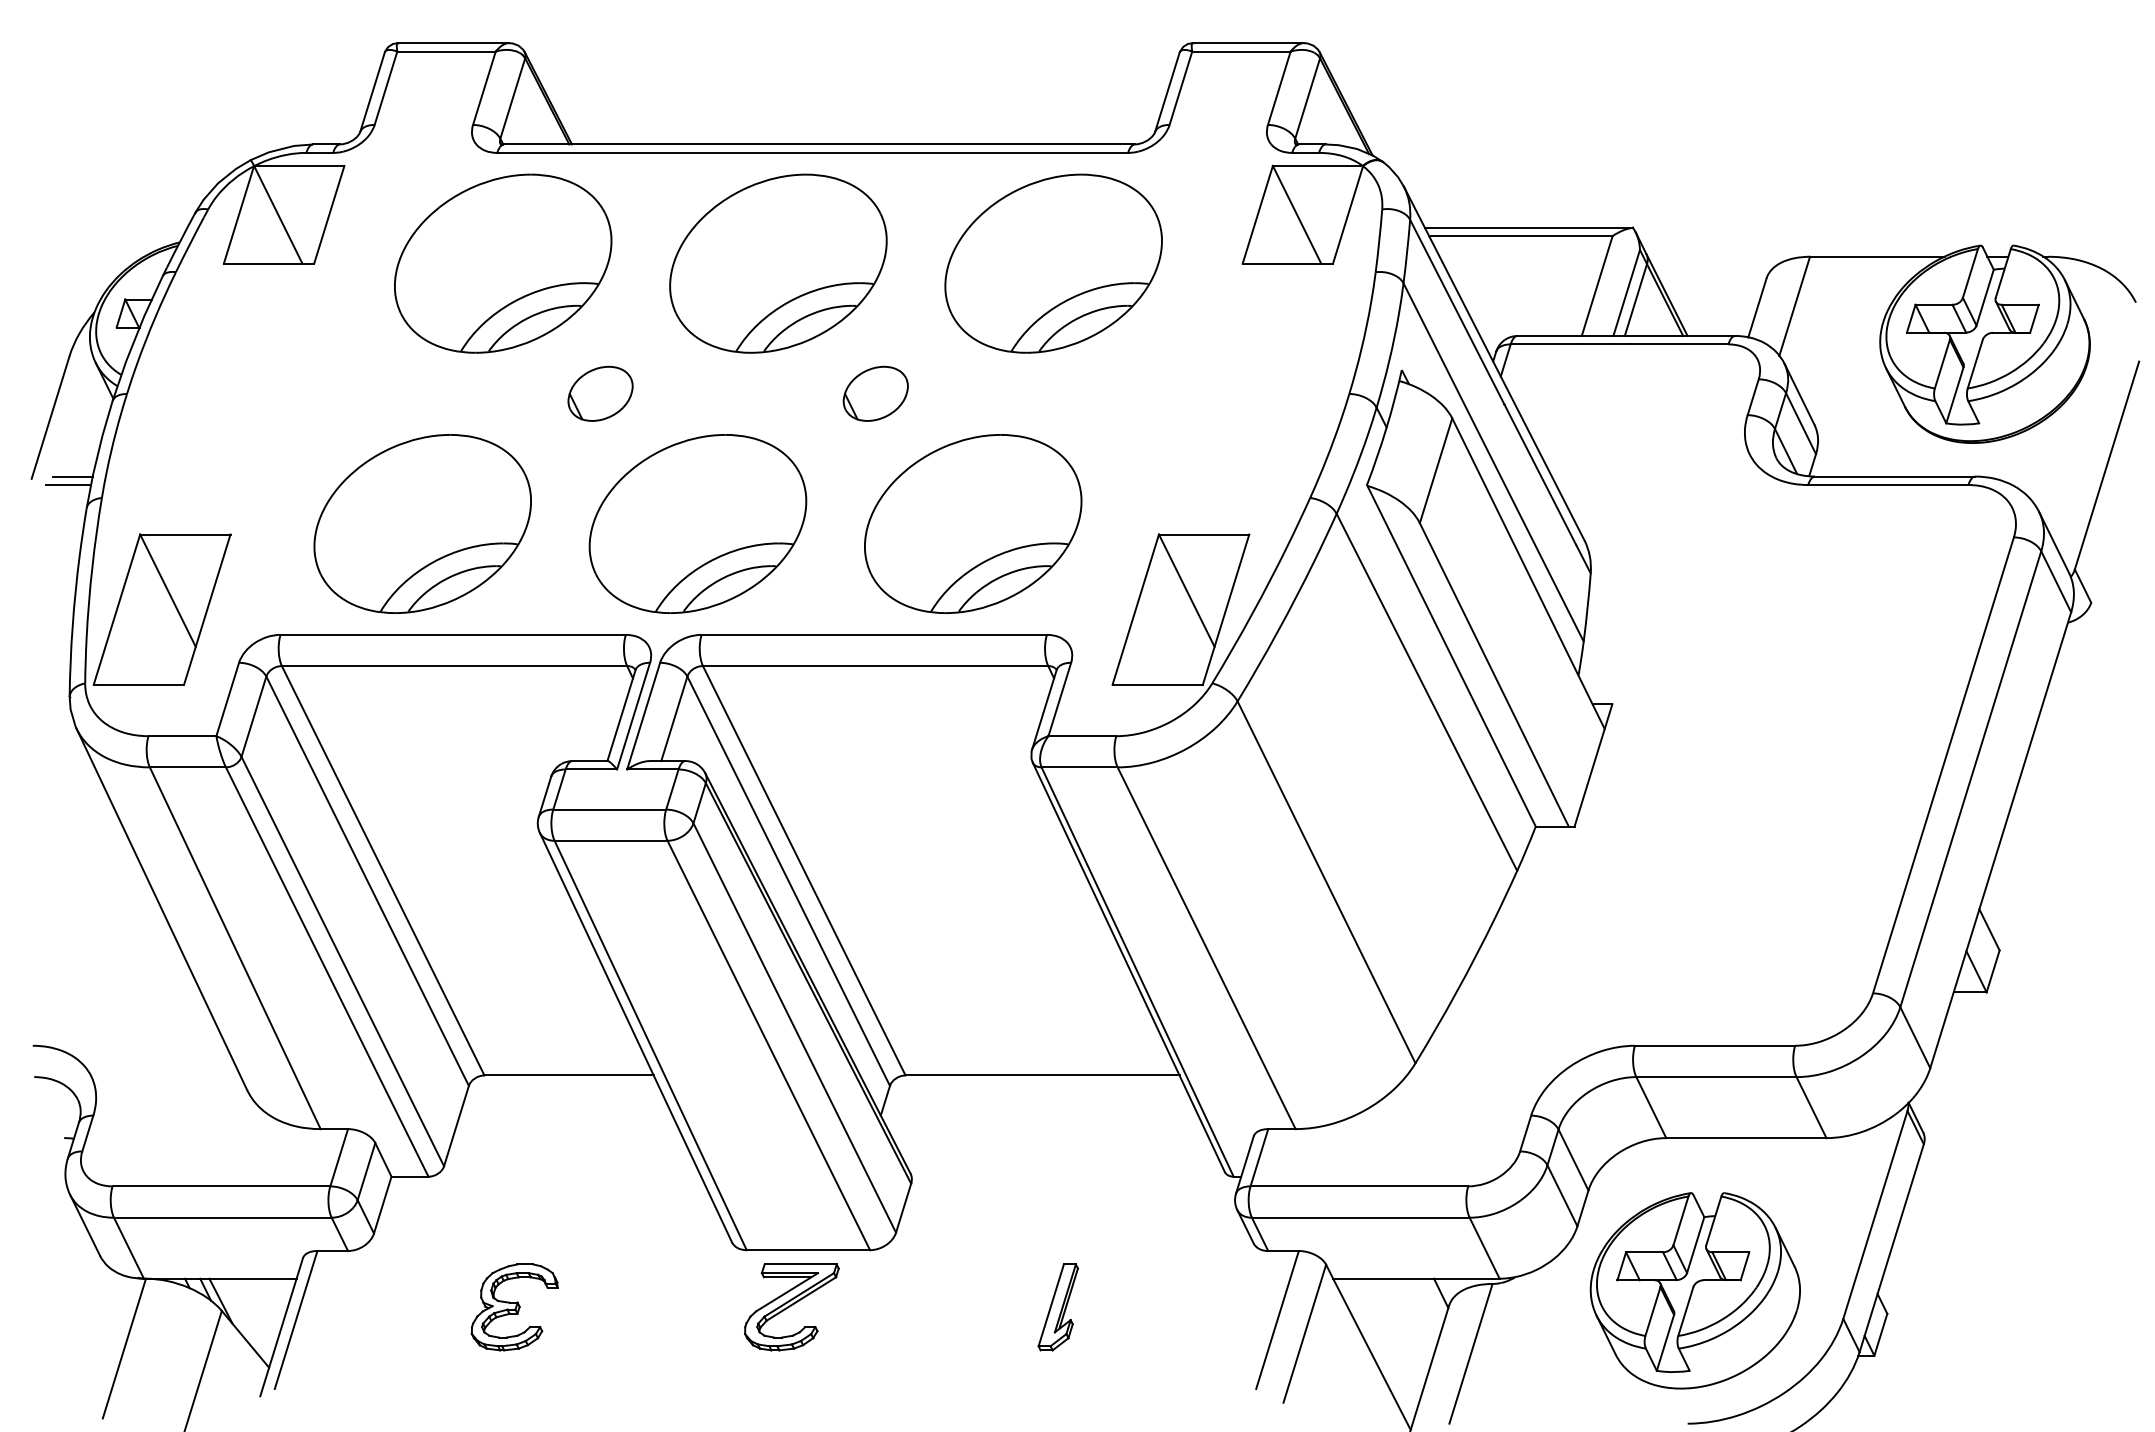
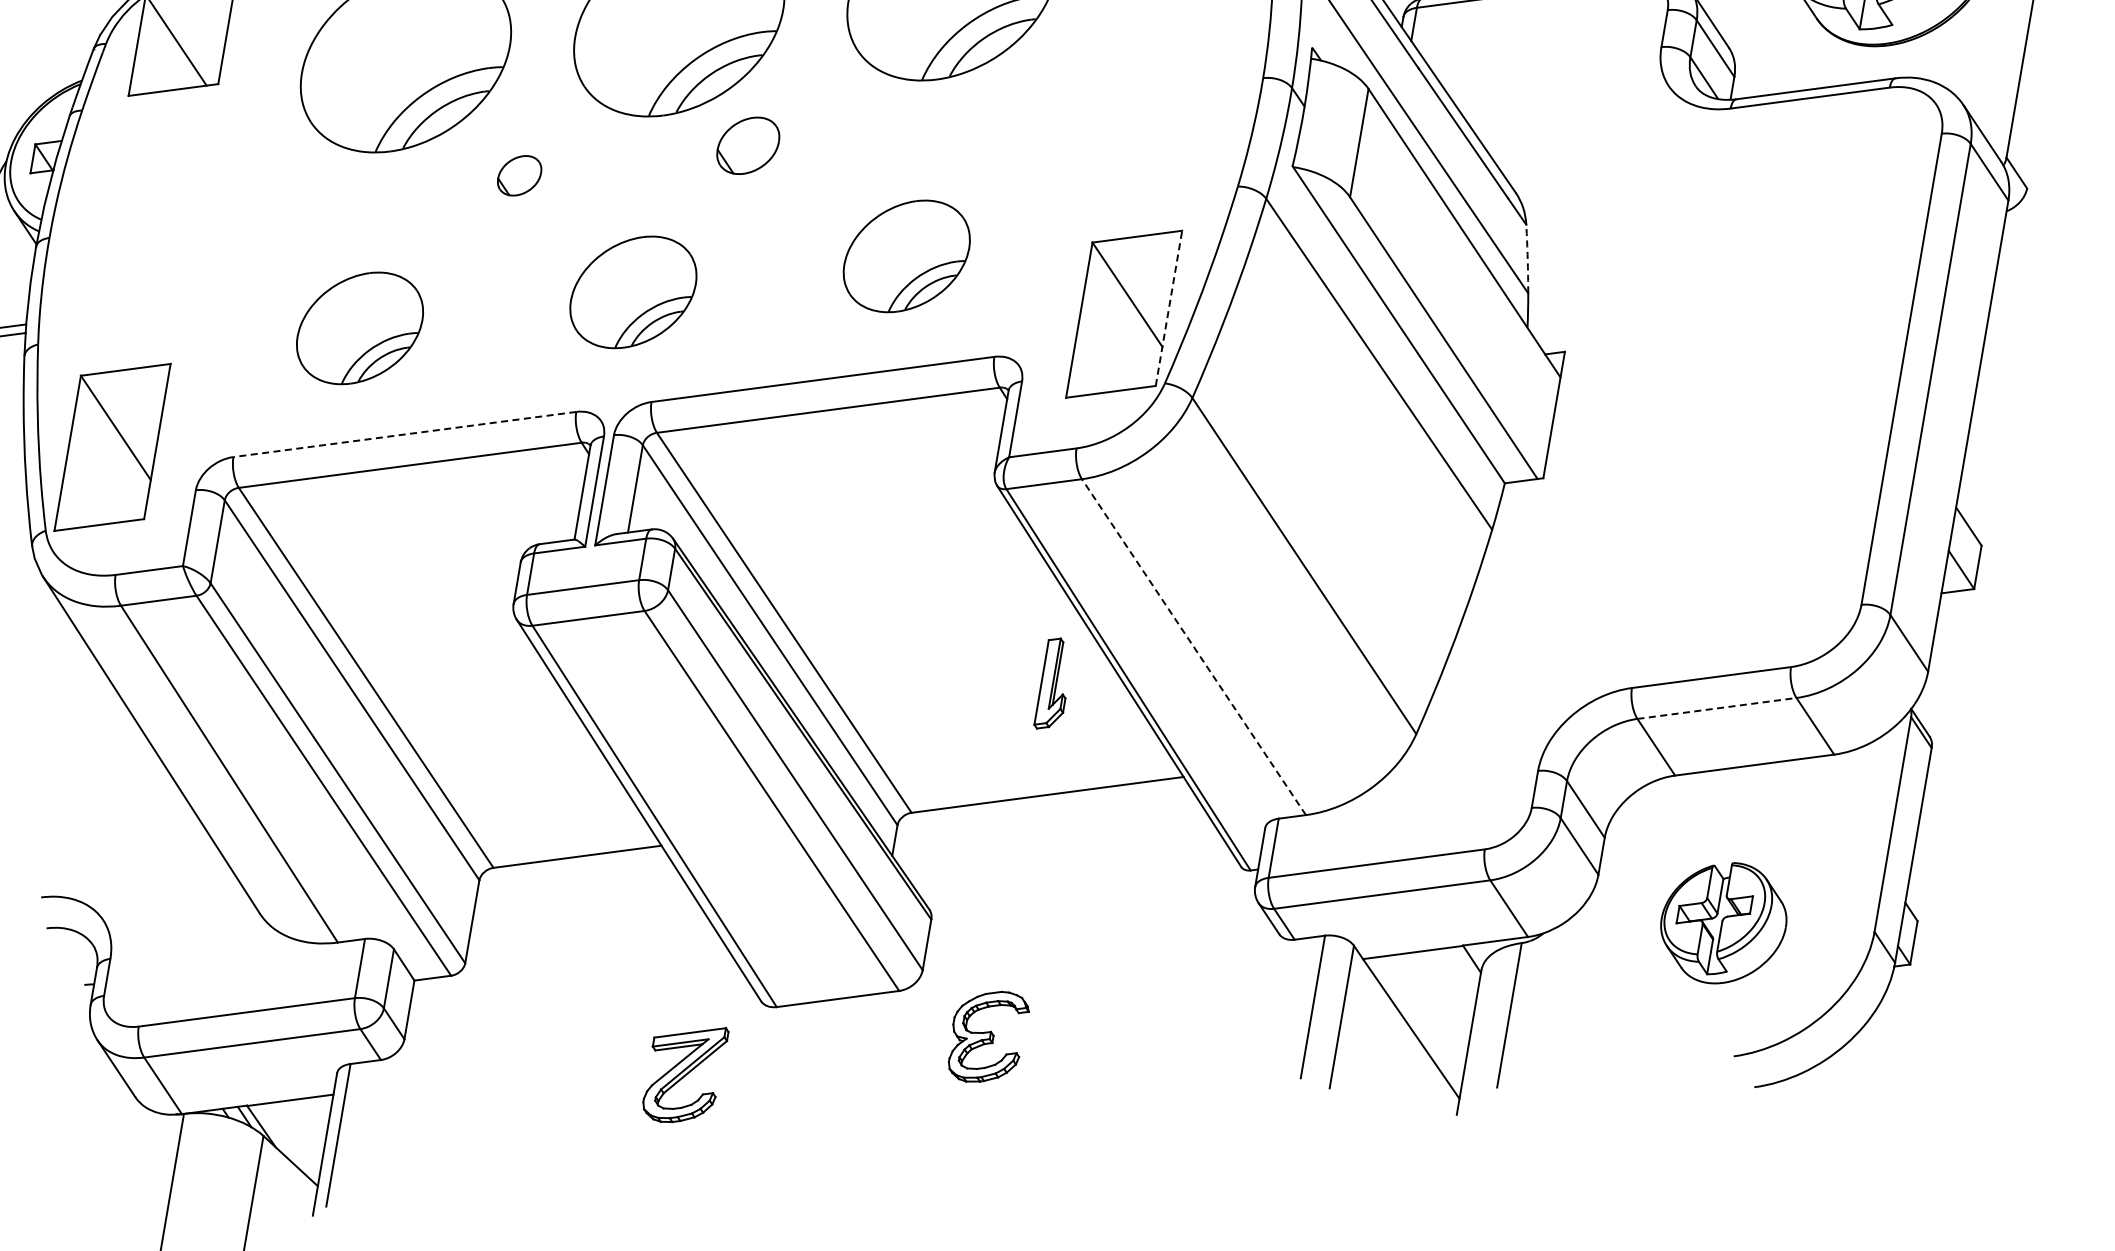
part: (600, 393) -> (519, 175), size x0.7
part: (875, 393) -> (747, 145), moved
part: (422, 523) -> (359, 327), size x0.6
part: (697, 523) -> (632, 291), size x0.6
part: (973, 523) -> (906, 255), size x0.6
arc: (1587, 607) -> (1527, 259), solid -> dashed
line: (1226, 609) -> (1169, 308), solid -> dashed
line: (453, 634) -> (405, 434), solid -> dashed
line: (1206, 948) -> (1193, 647), solid -> dashed
line: (1716, 1077) -> (1717, 708), solid -> dashed
part: (1694, 1290) -> (1723, 923), size x0.6
part: (514, 1307) -> (988, 1037), moved
part: (791, 1307) -> (686, 1076), moved
part: (1057, 1307) -> (1048, 683), moved

